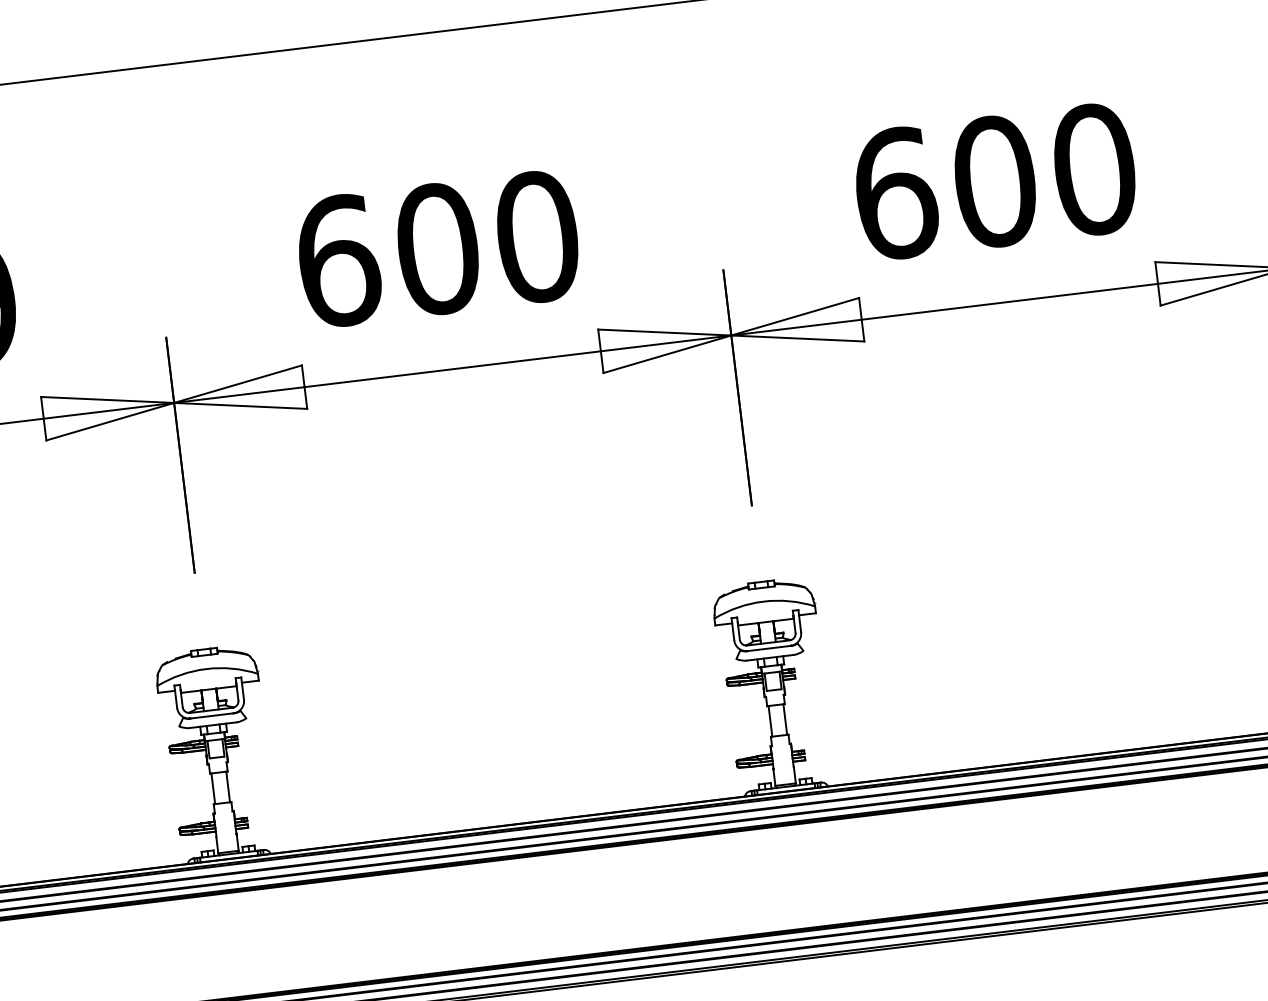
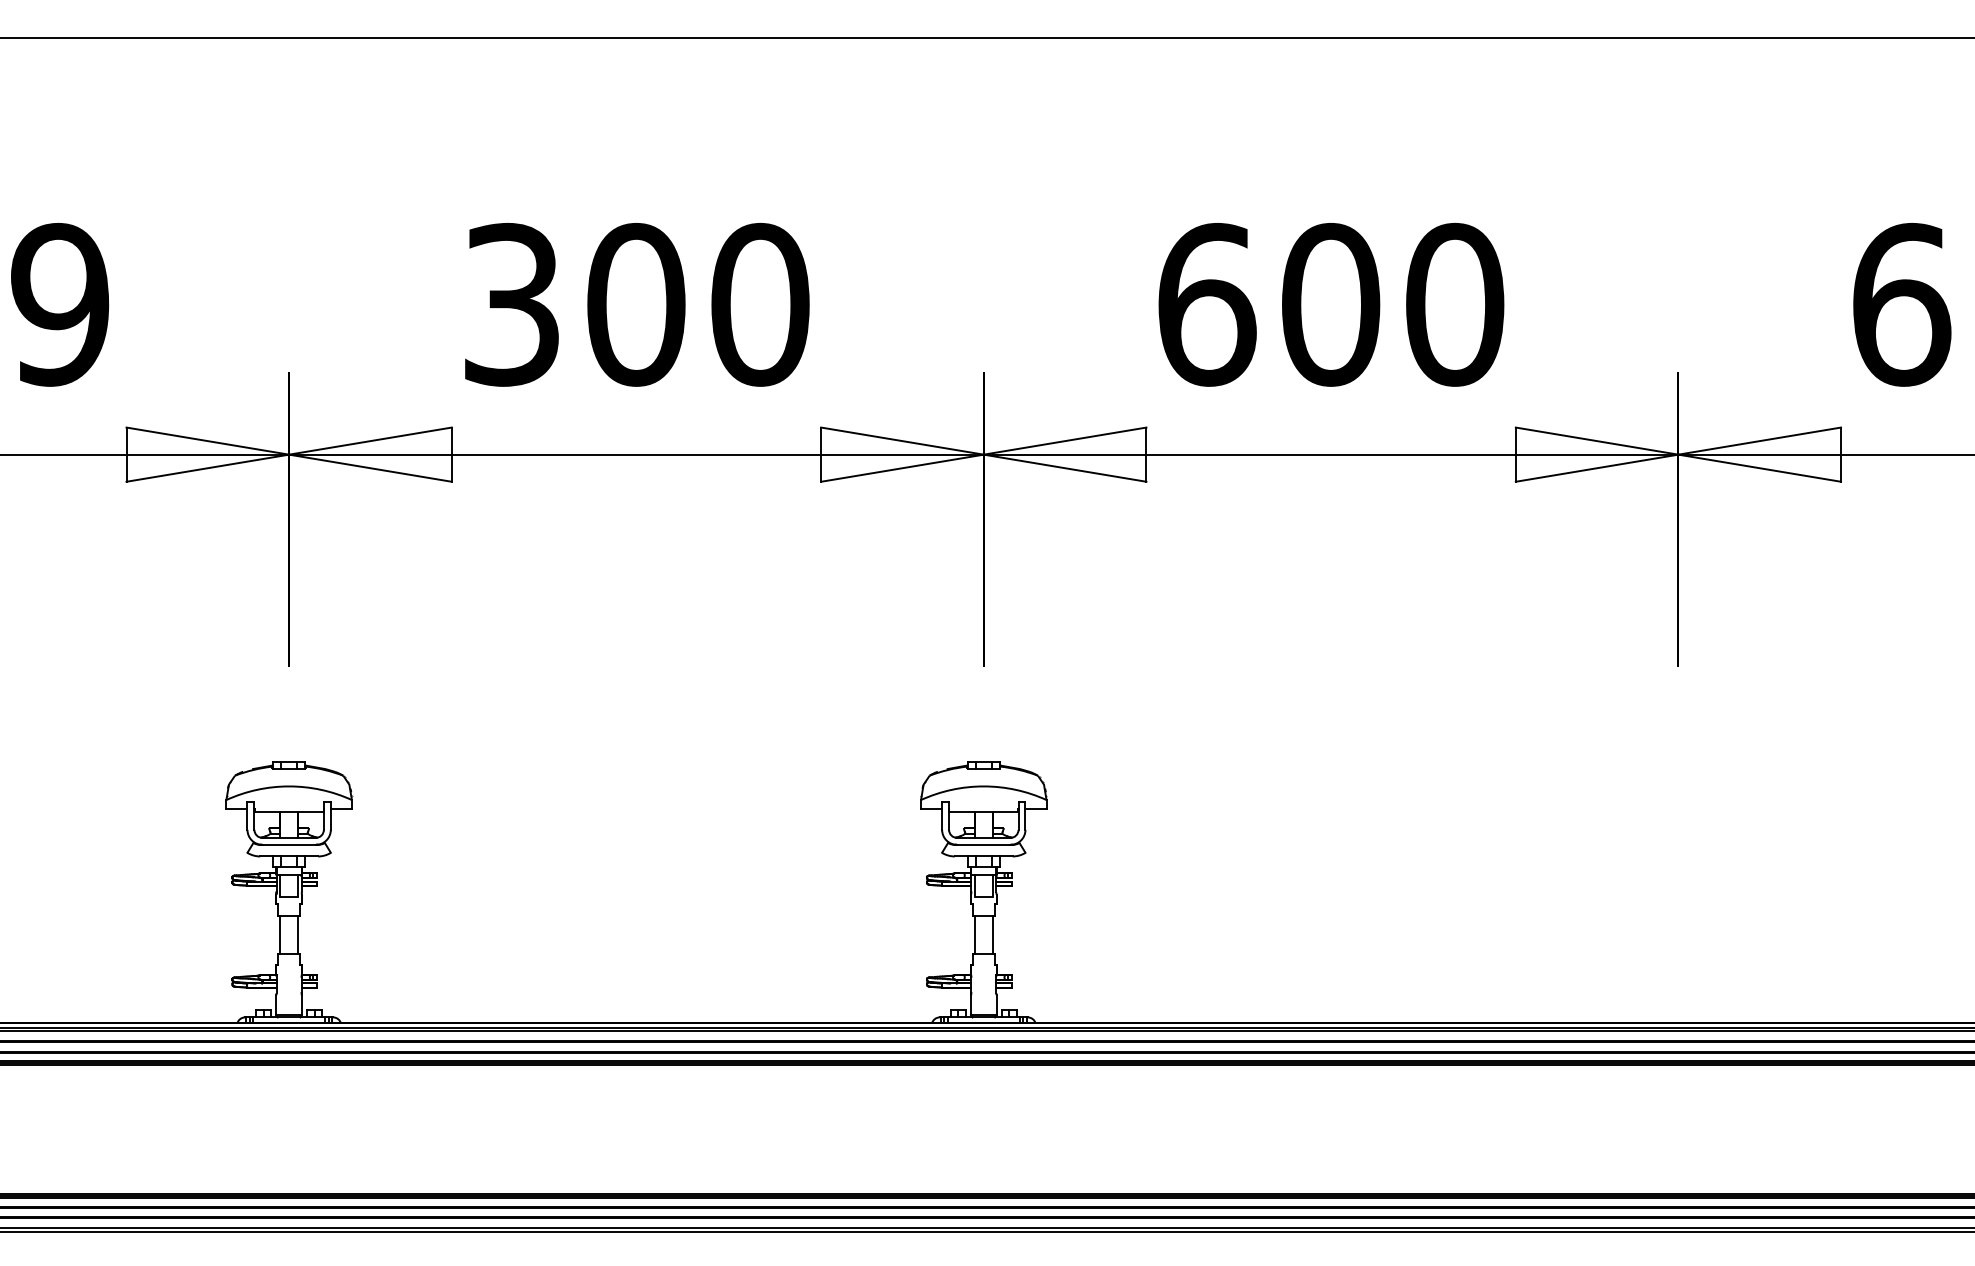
text: (339, 260) -> (513, 304), 600 -> 300

